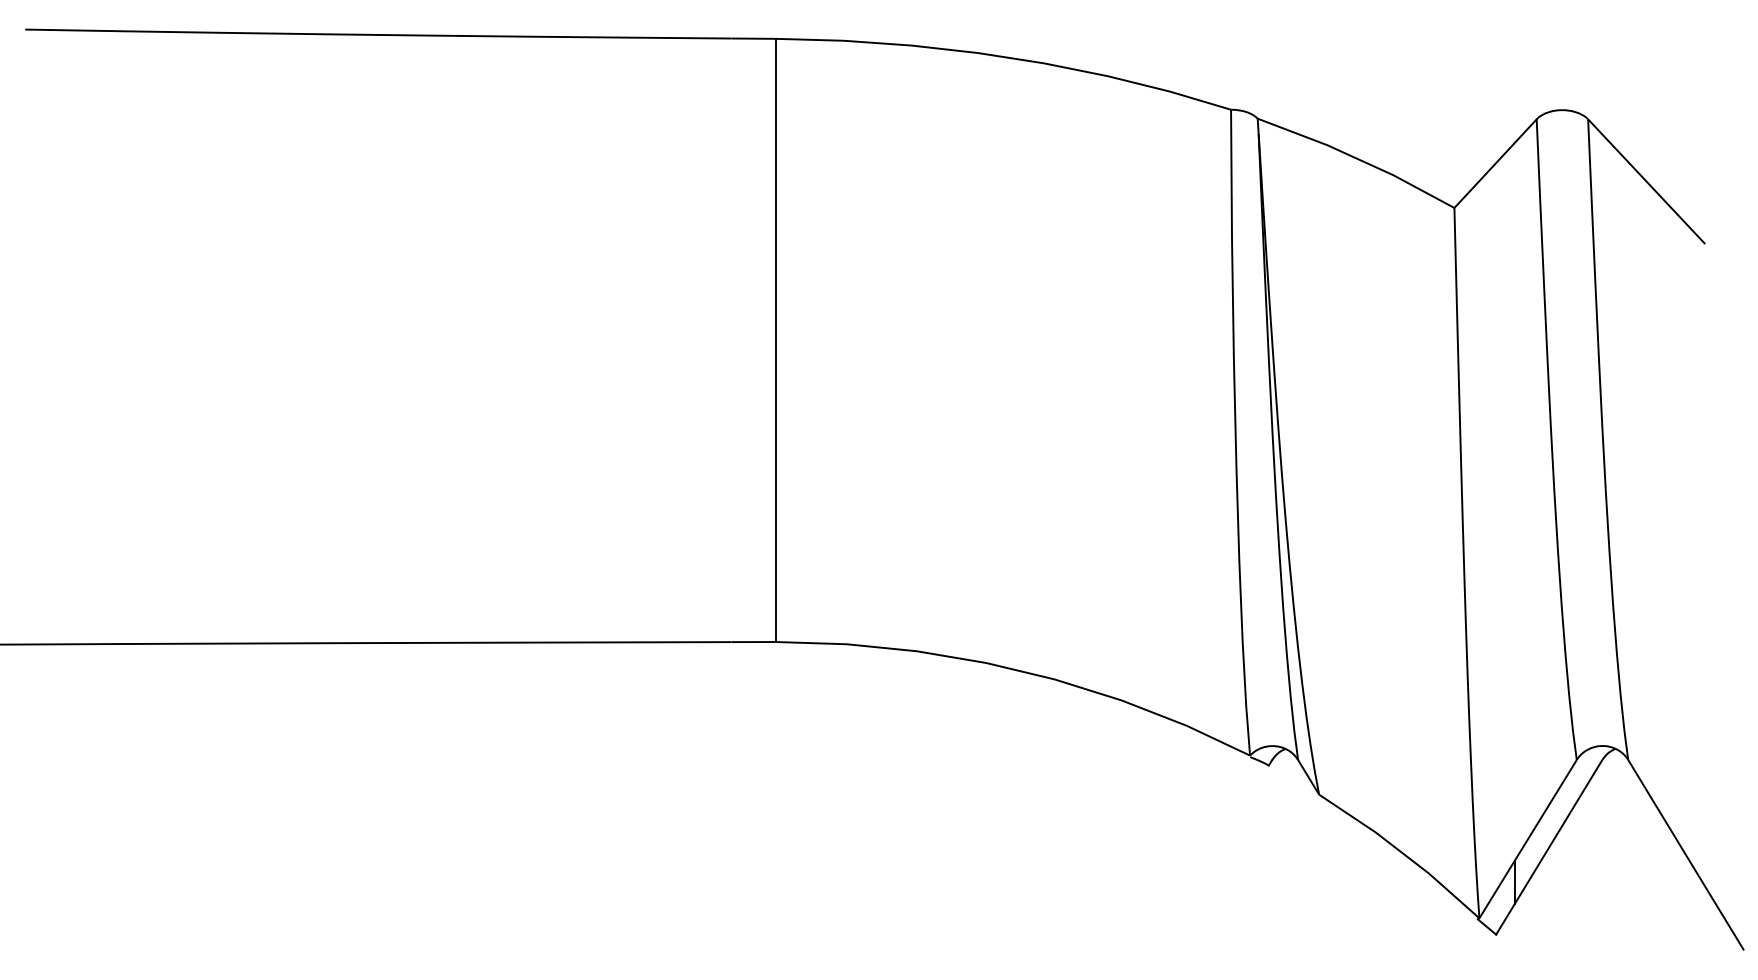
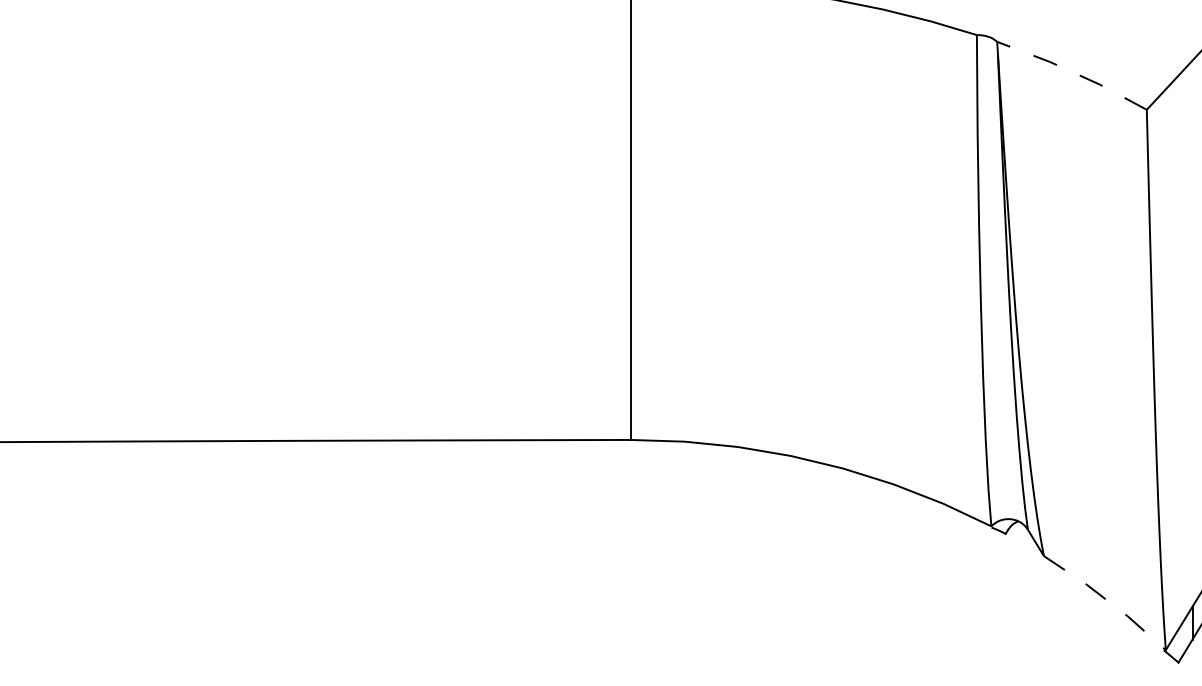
line: (1358, 159) -> (1073, 72), solid -> dashed
line: (1402, 852) -> (1107, 600), solid -> dashed

